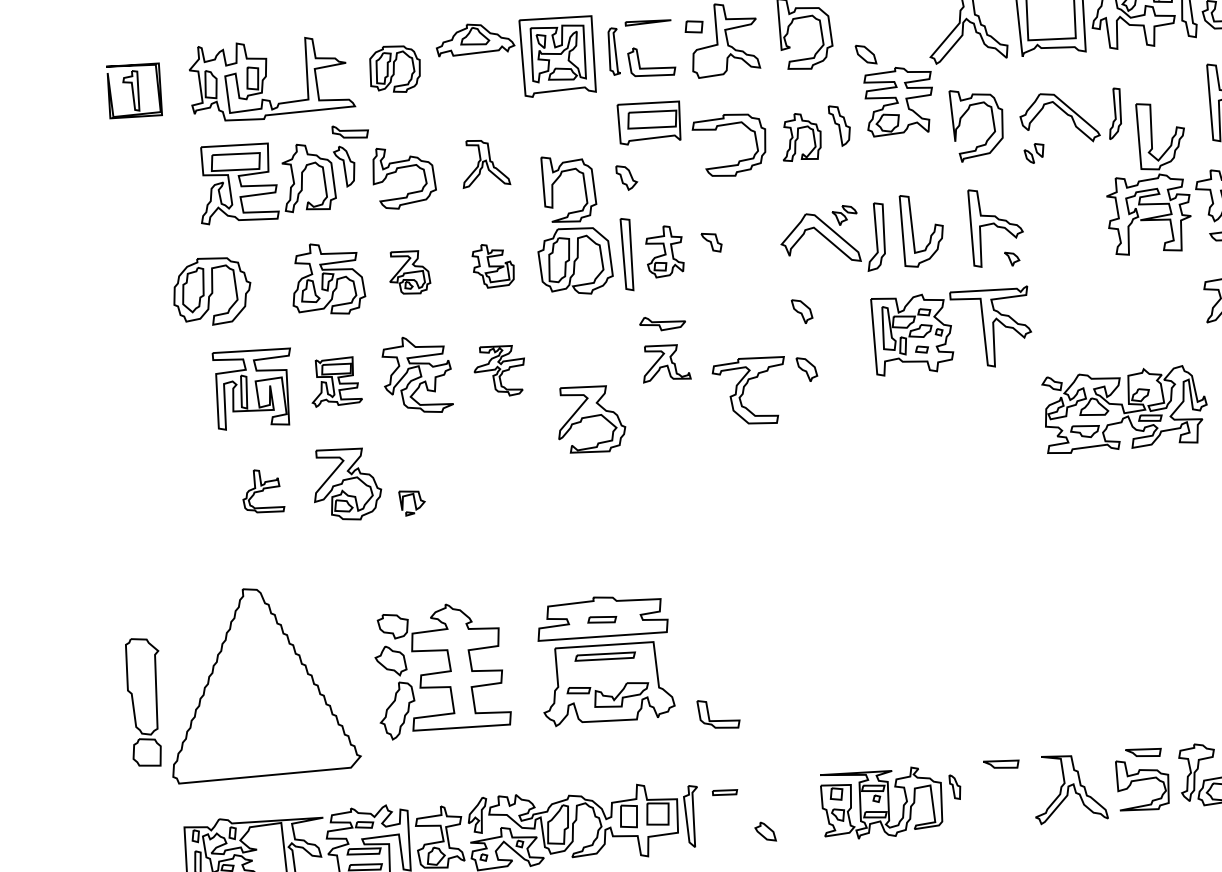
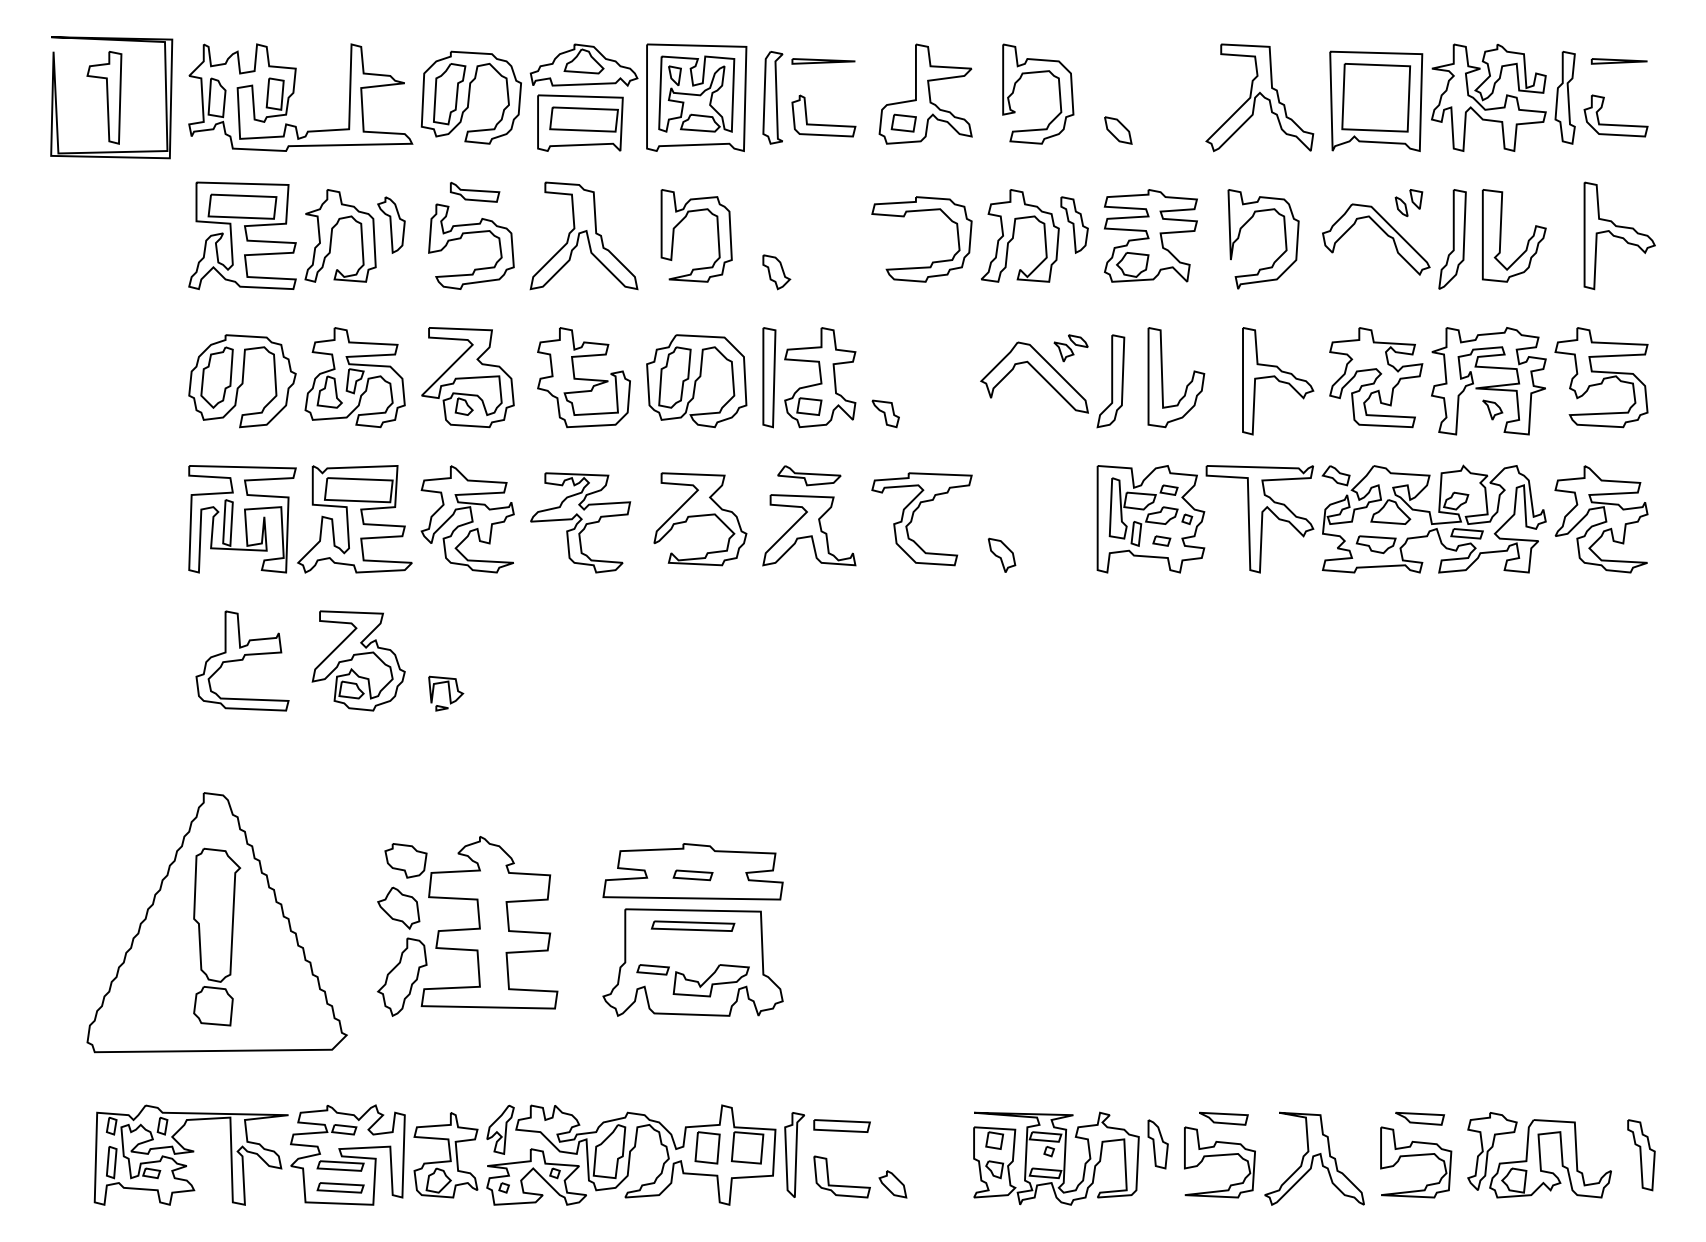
part: (693, 26) -> (903, 122), moved
part: (613, 51) -> (772, 97), size x1.43
part: (394, 69) -> (470, 97), size x1.43
part: (134, 90) -> (111, 97), size x1.67
part: (899, 100) -> (1150, 235), moved
part: (1114, 113) -> (1452, 239), size x1.43
part: (649, 121) -> (580, 122), moved
part: (350, 131) -> (475, 191), moved
part: (801, 136) -> (1020, 235), size x1.43
part: (1152, 136) -> (1501, 235), moved
part: (1034, 153) -> (1408, 203), moved
part: (484, 162) -> (583, 235), size x1.67
part: (558, 179) -> (682, 221), moved
part: (1067, 218) -> (1376, 377), added
part: (711, 242) -> (885, 413), moved
part: (664, 251) -> (820, 377), size x1.43
part: (1012, 258) -> (1492, 409), moved
part: (493, 265) -> (583, 377), size x1.67
part: (409, 272) -> (467, 377), size x1.67
part: (212, 291) -> (242, 381), moved
part: (801, 310) -> (1001, 474), removed
part: (666, 362) -> (809, 530), size x1.43
part: (499, 370) -> (580, 522), size x1.43
part: (335, 382) -> (354, 519), size x1.67
part: (744, 390) -> (913, 517), moved
part: (1125, 409) -> (1433, 518), moved
part: (591, 419) -> (700, 519), moved
part: (262, 490) -> (242, 660), size x1.67
part: (145, 701) -> (217, 936), moved
part: (718, 720) -> (841, 1185), moved
part: (954, 787) -> (1157, 1144), size x1.43
part: (724, 792) -> (841, 1125), size x1.67
part: (1000, 796) -> (1219, 1162), added

